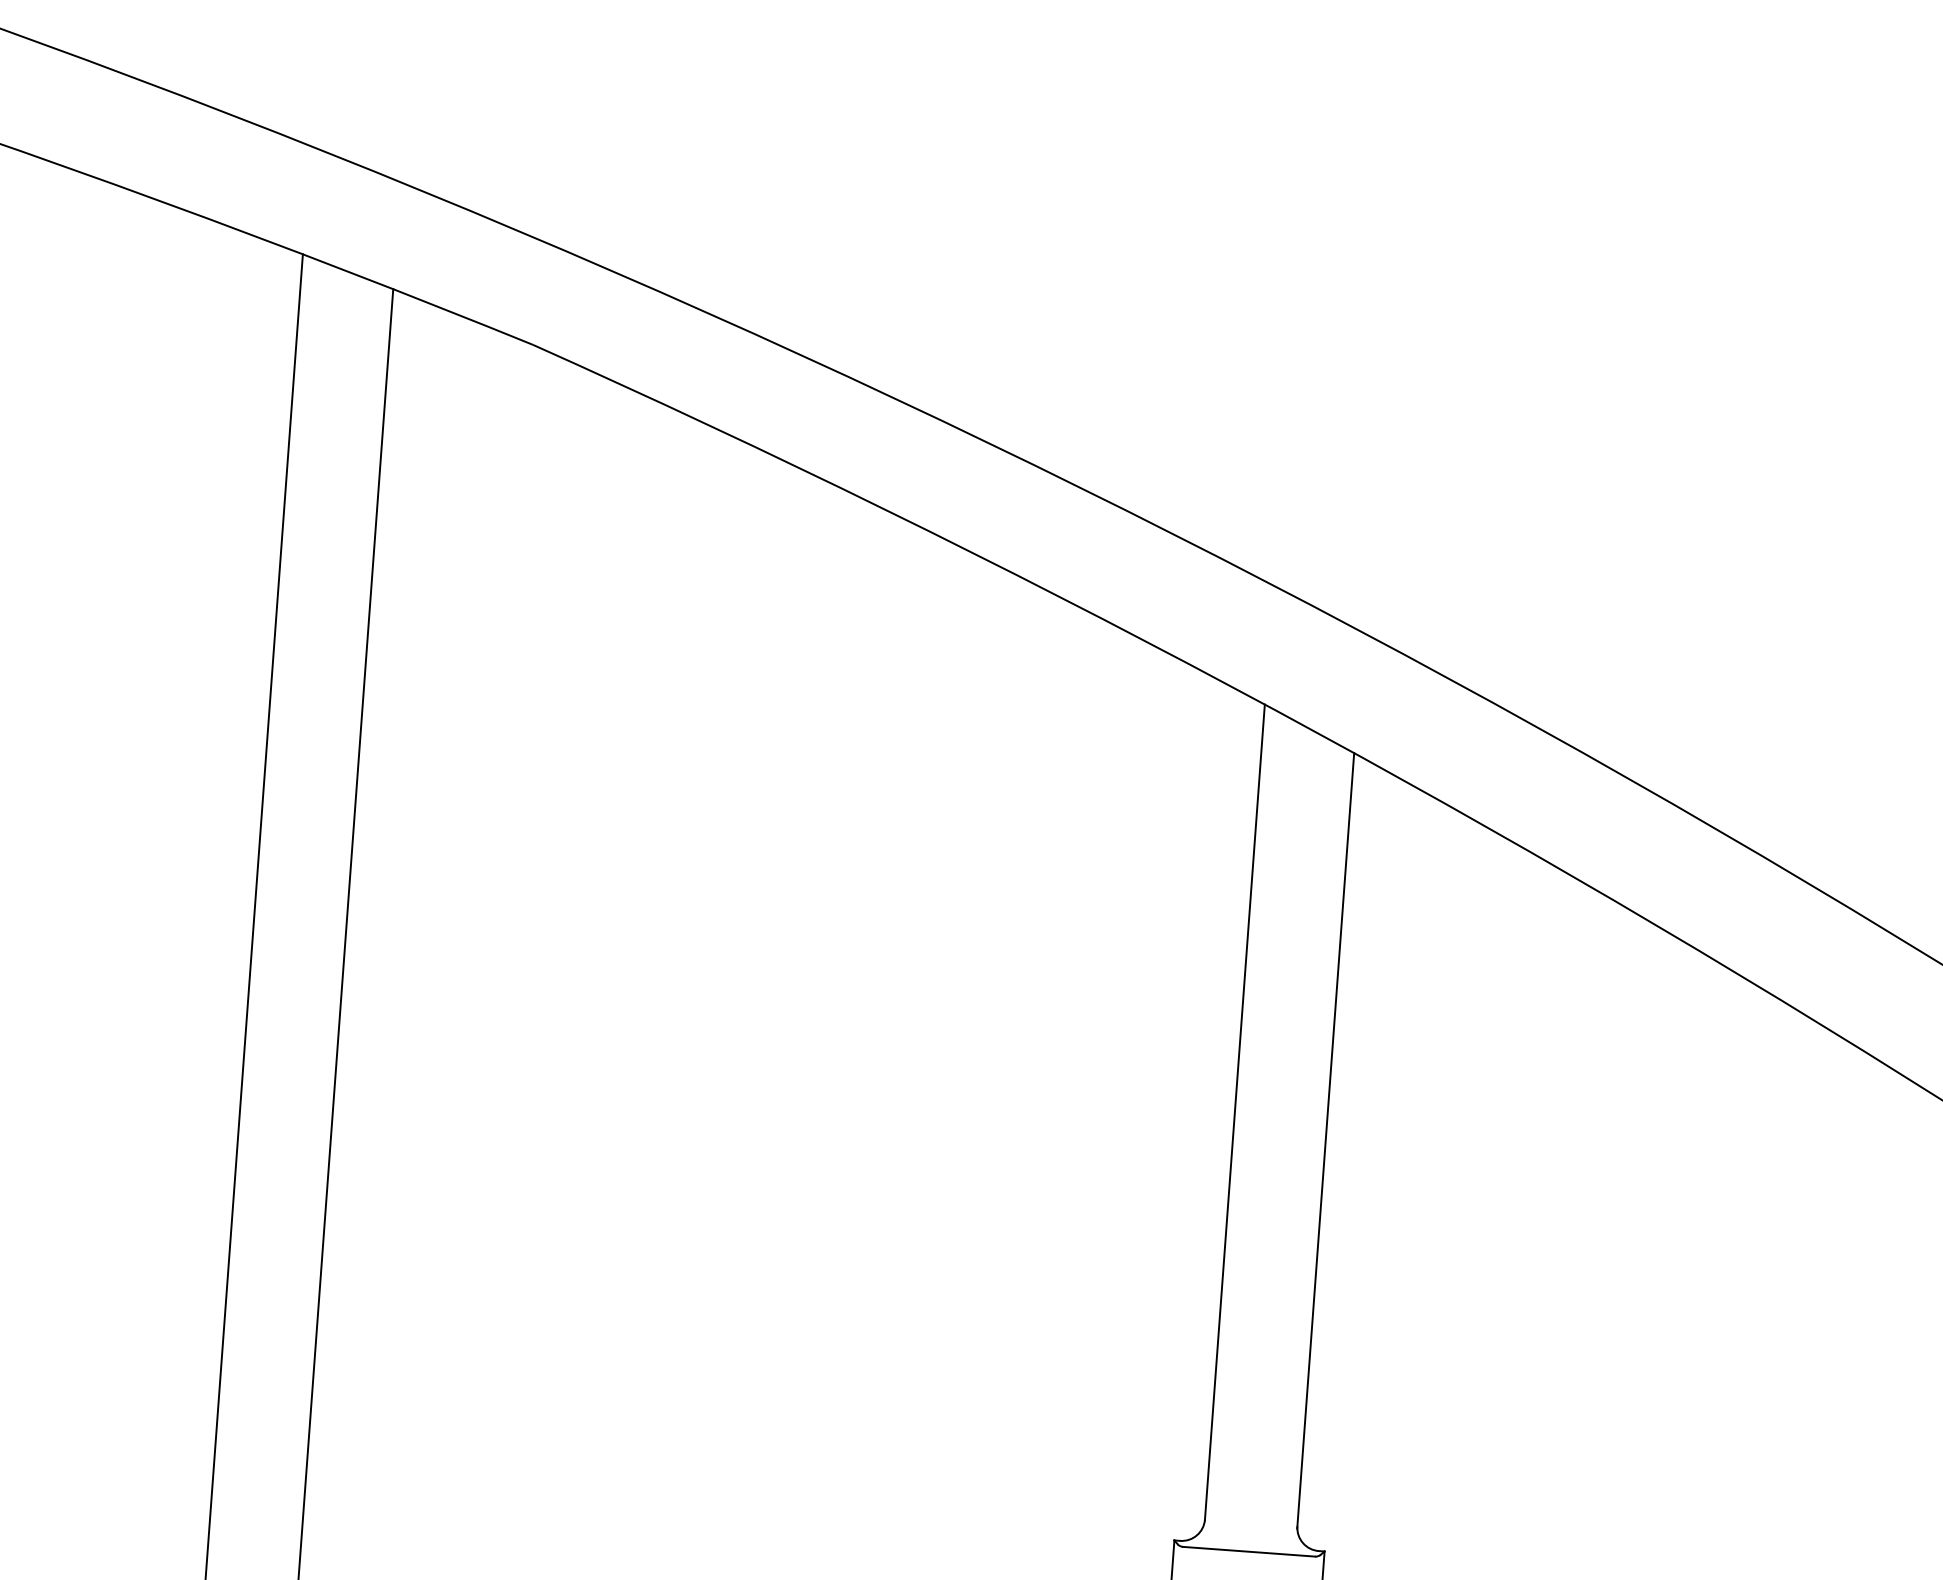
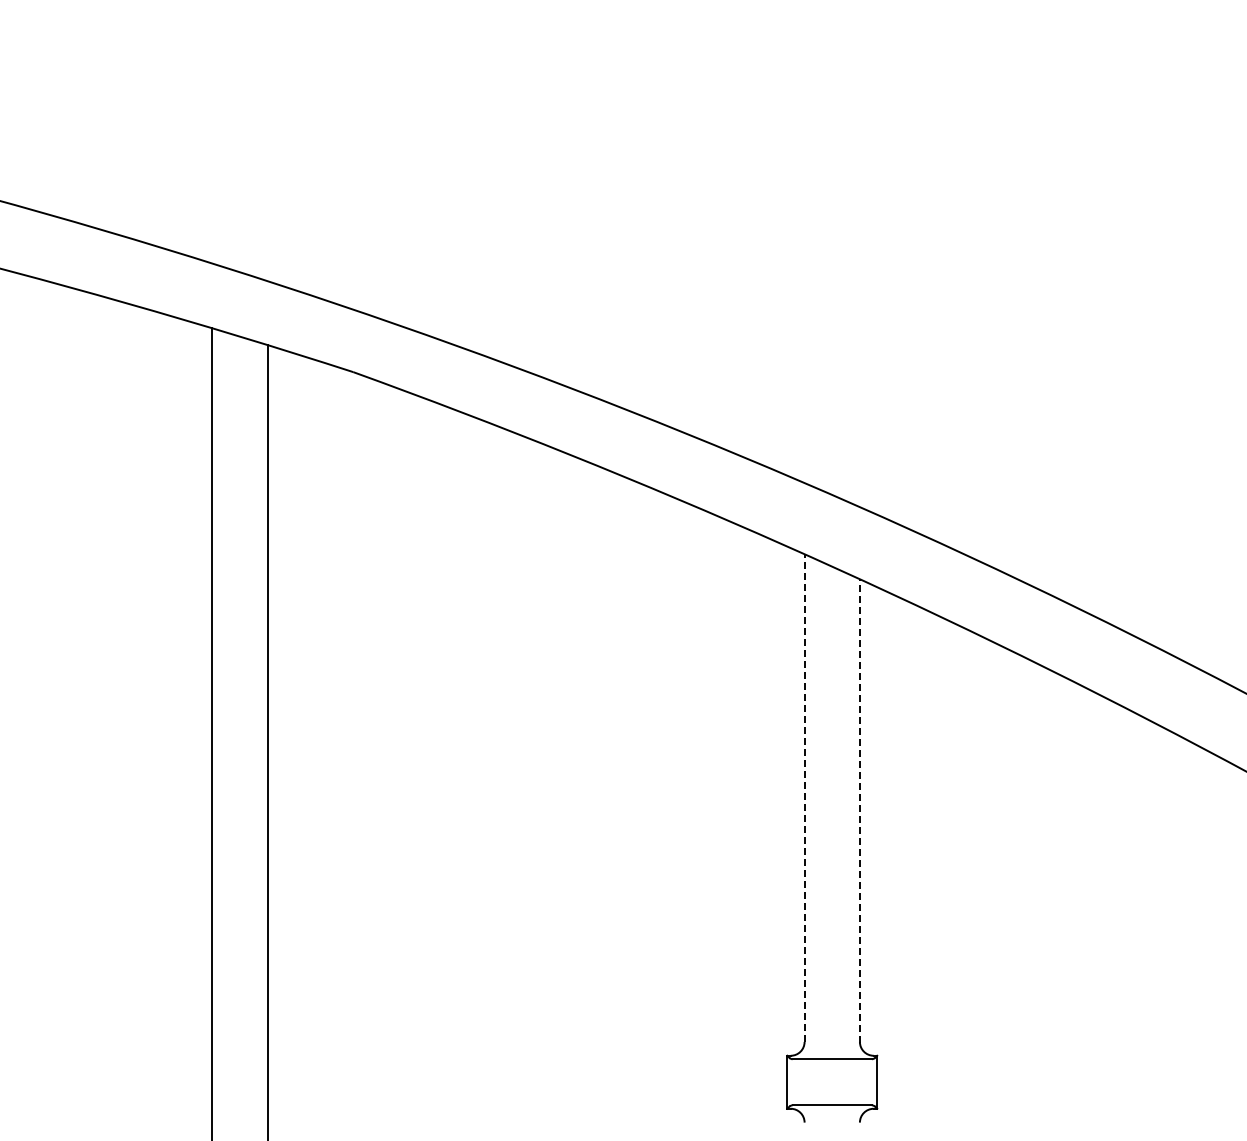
line: (1234, 1111) -> (804, 797), solid -> dashed
line: (1325, 1139) -> (859, 810), solid -> dashed

